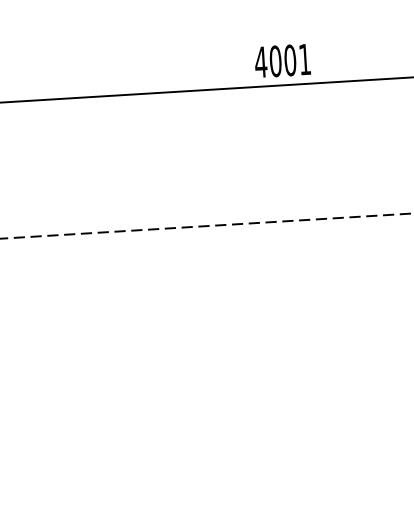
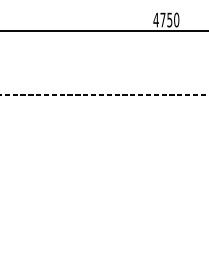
text: (289, 59) -> (169, 19), 4001 -> 4750

